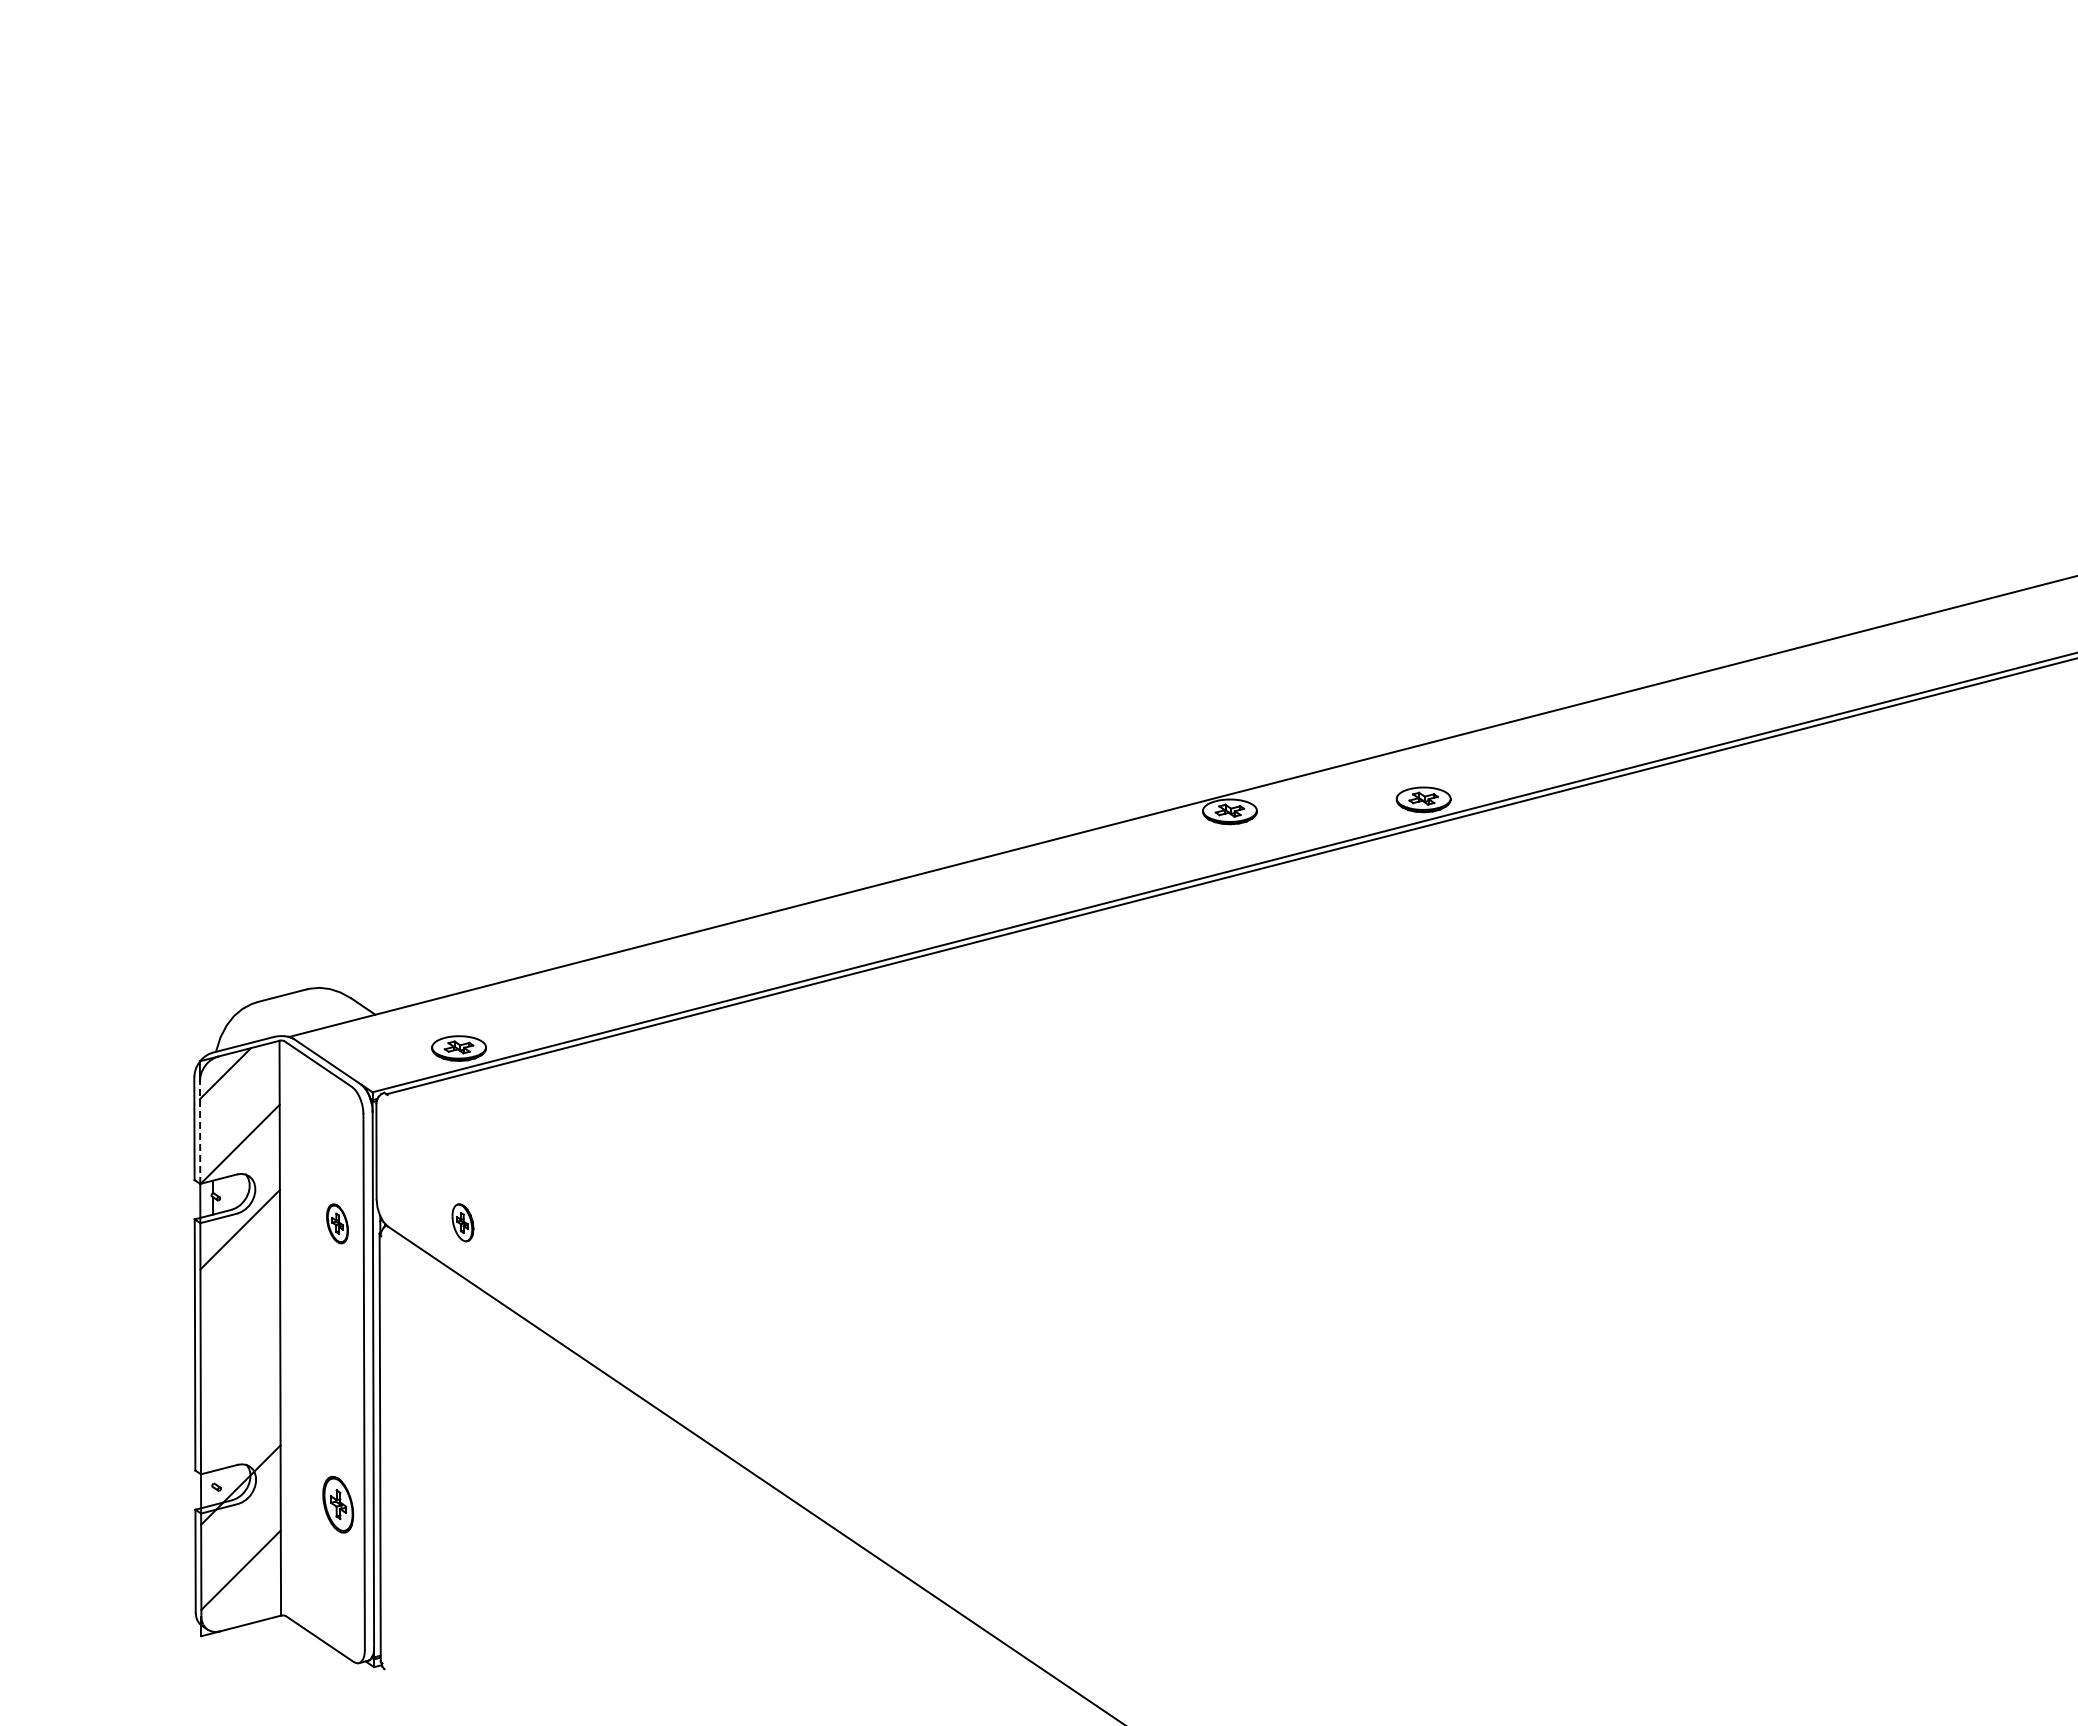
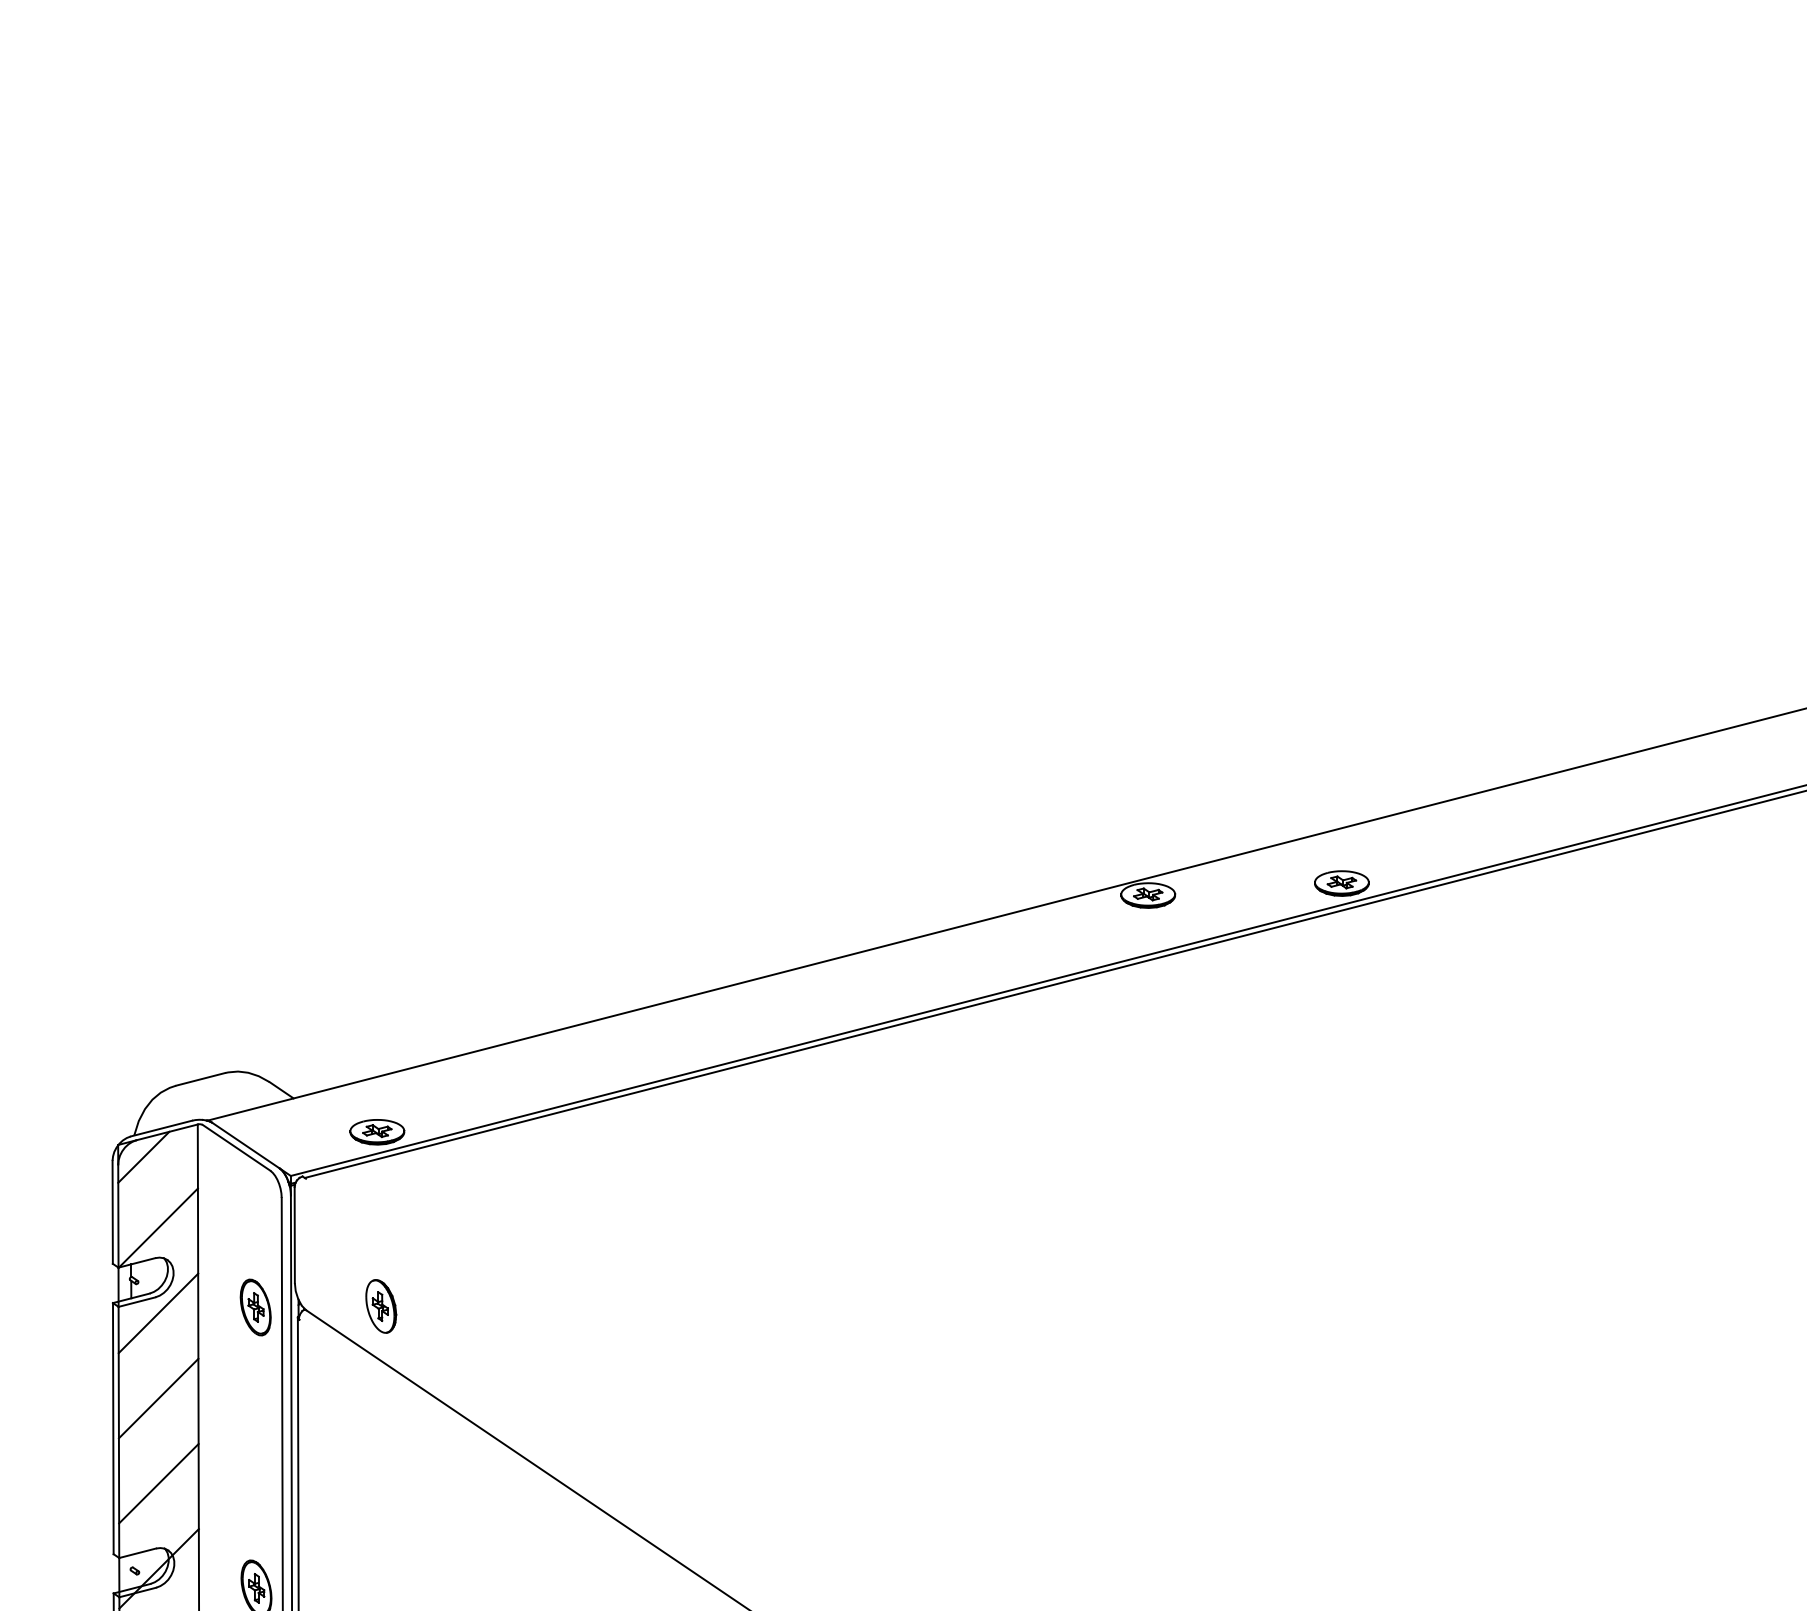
line: (200, 1132) -> (118, 1216), dashed -> solid
part: (462, 1222) -> (380, 1306), size x1.43
part: (337, 1223) -> (255, 1307), size x1.43
line: (240, 1314) -> (158, 1398), added
line: (240, 1399) -> (158, 1483), added

